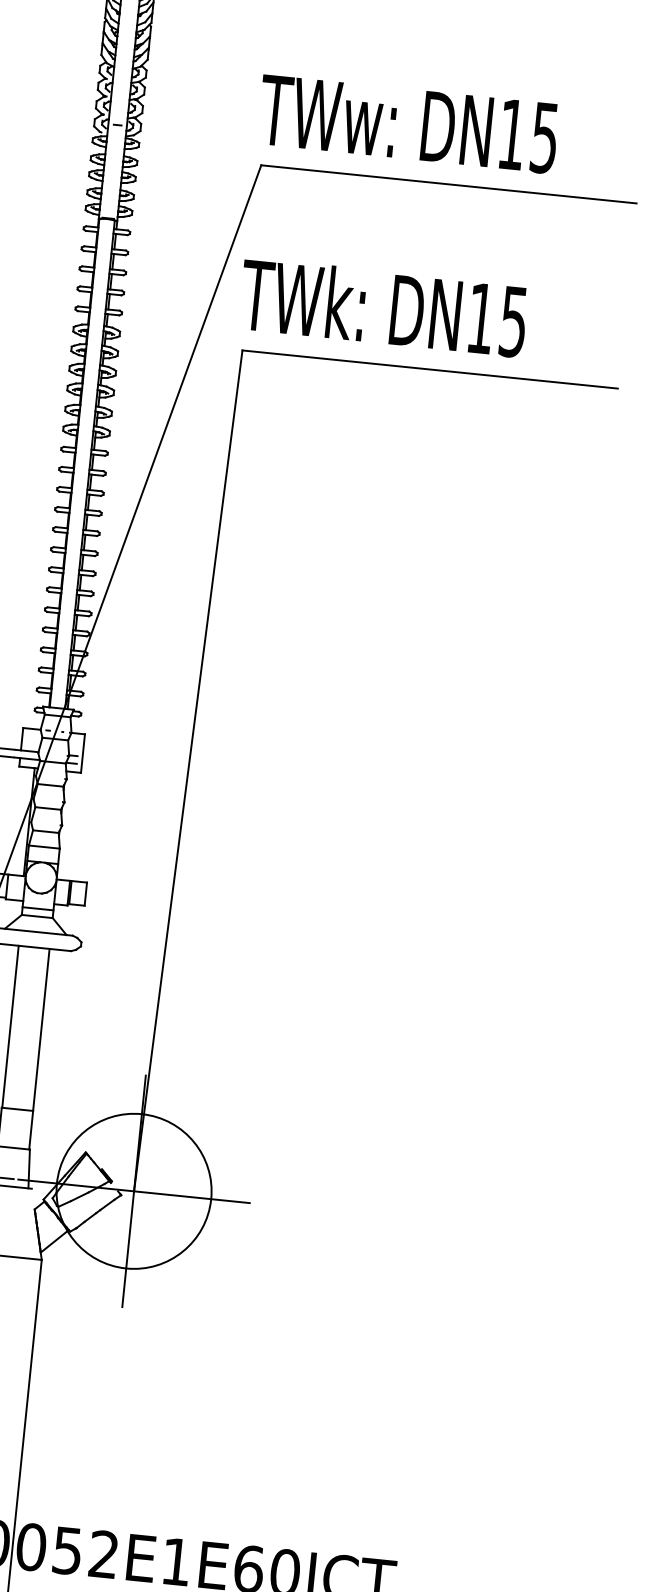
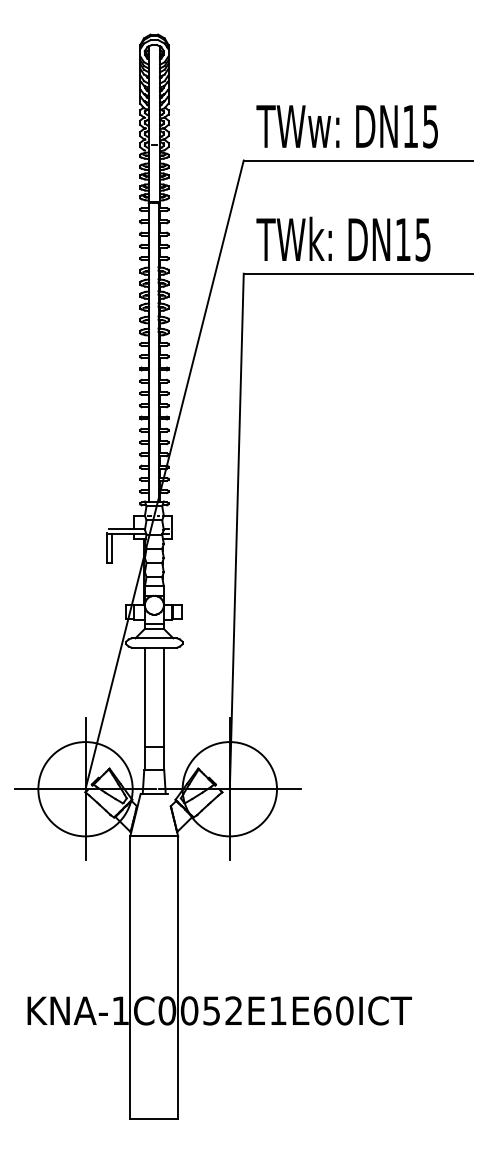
text: (407, 123) -> (346, 126), moved
text: (383, 306) -> (343, 238), moved

